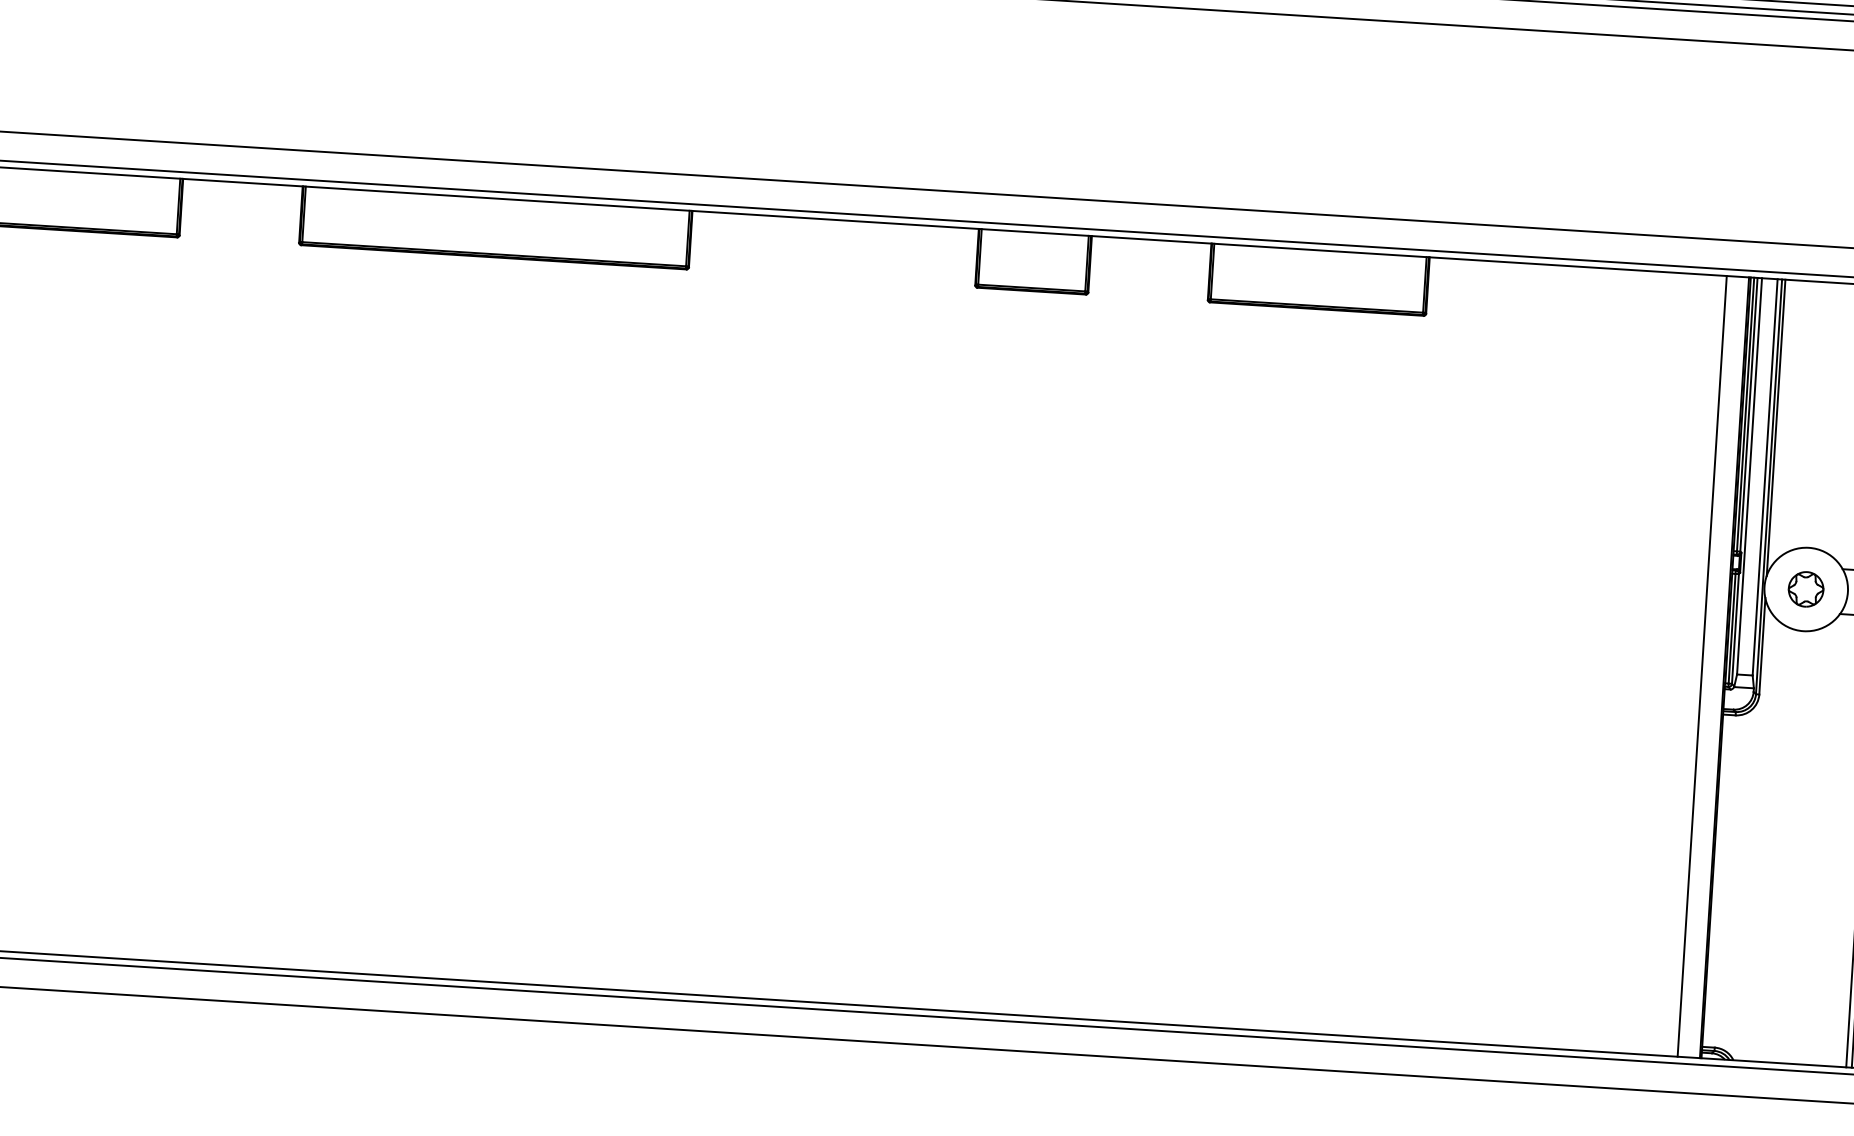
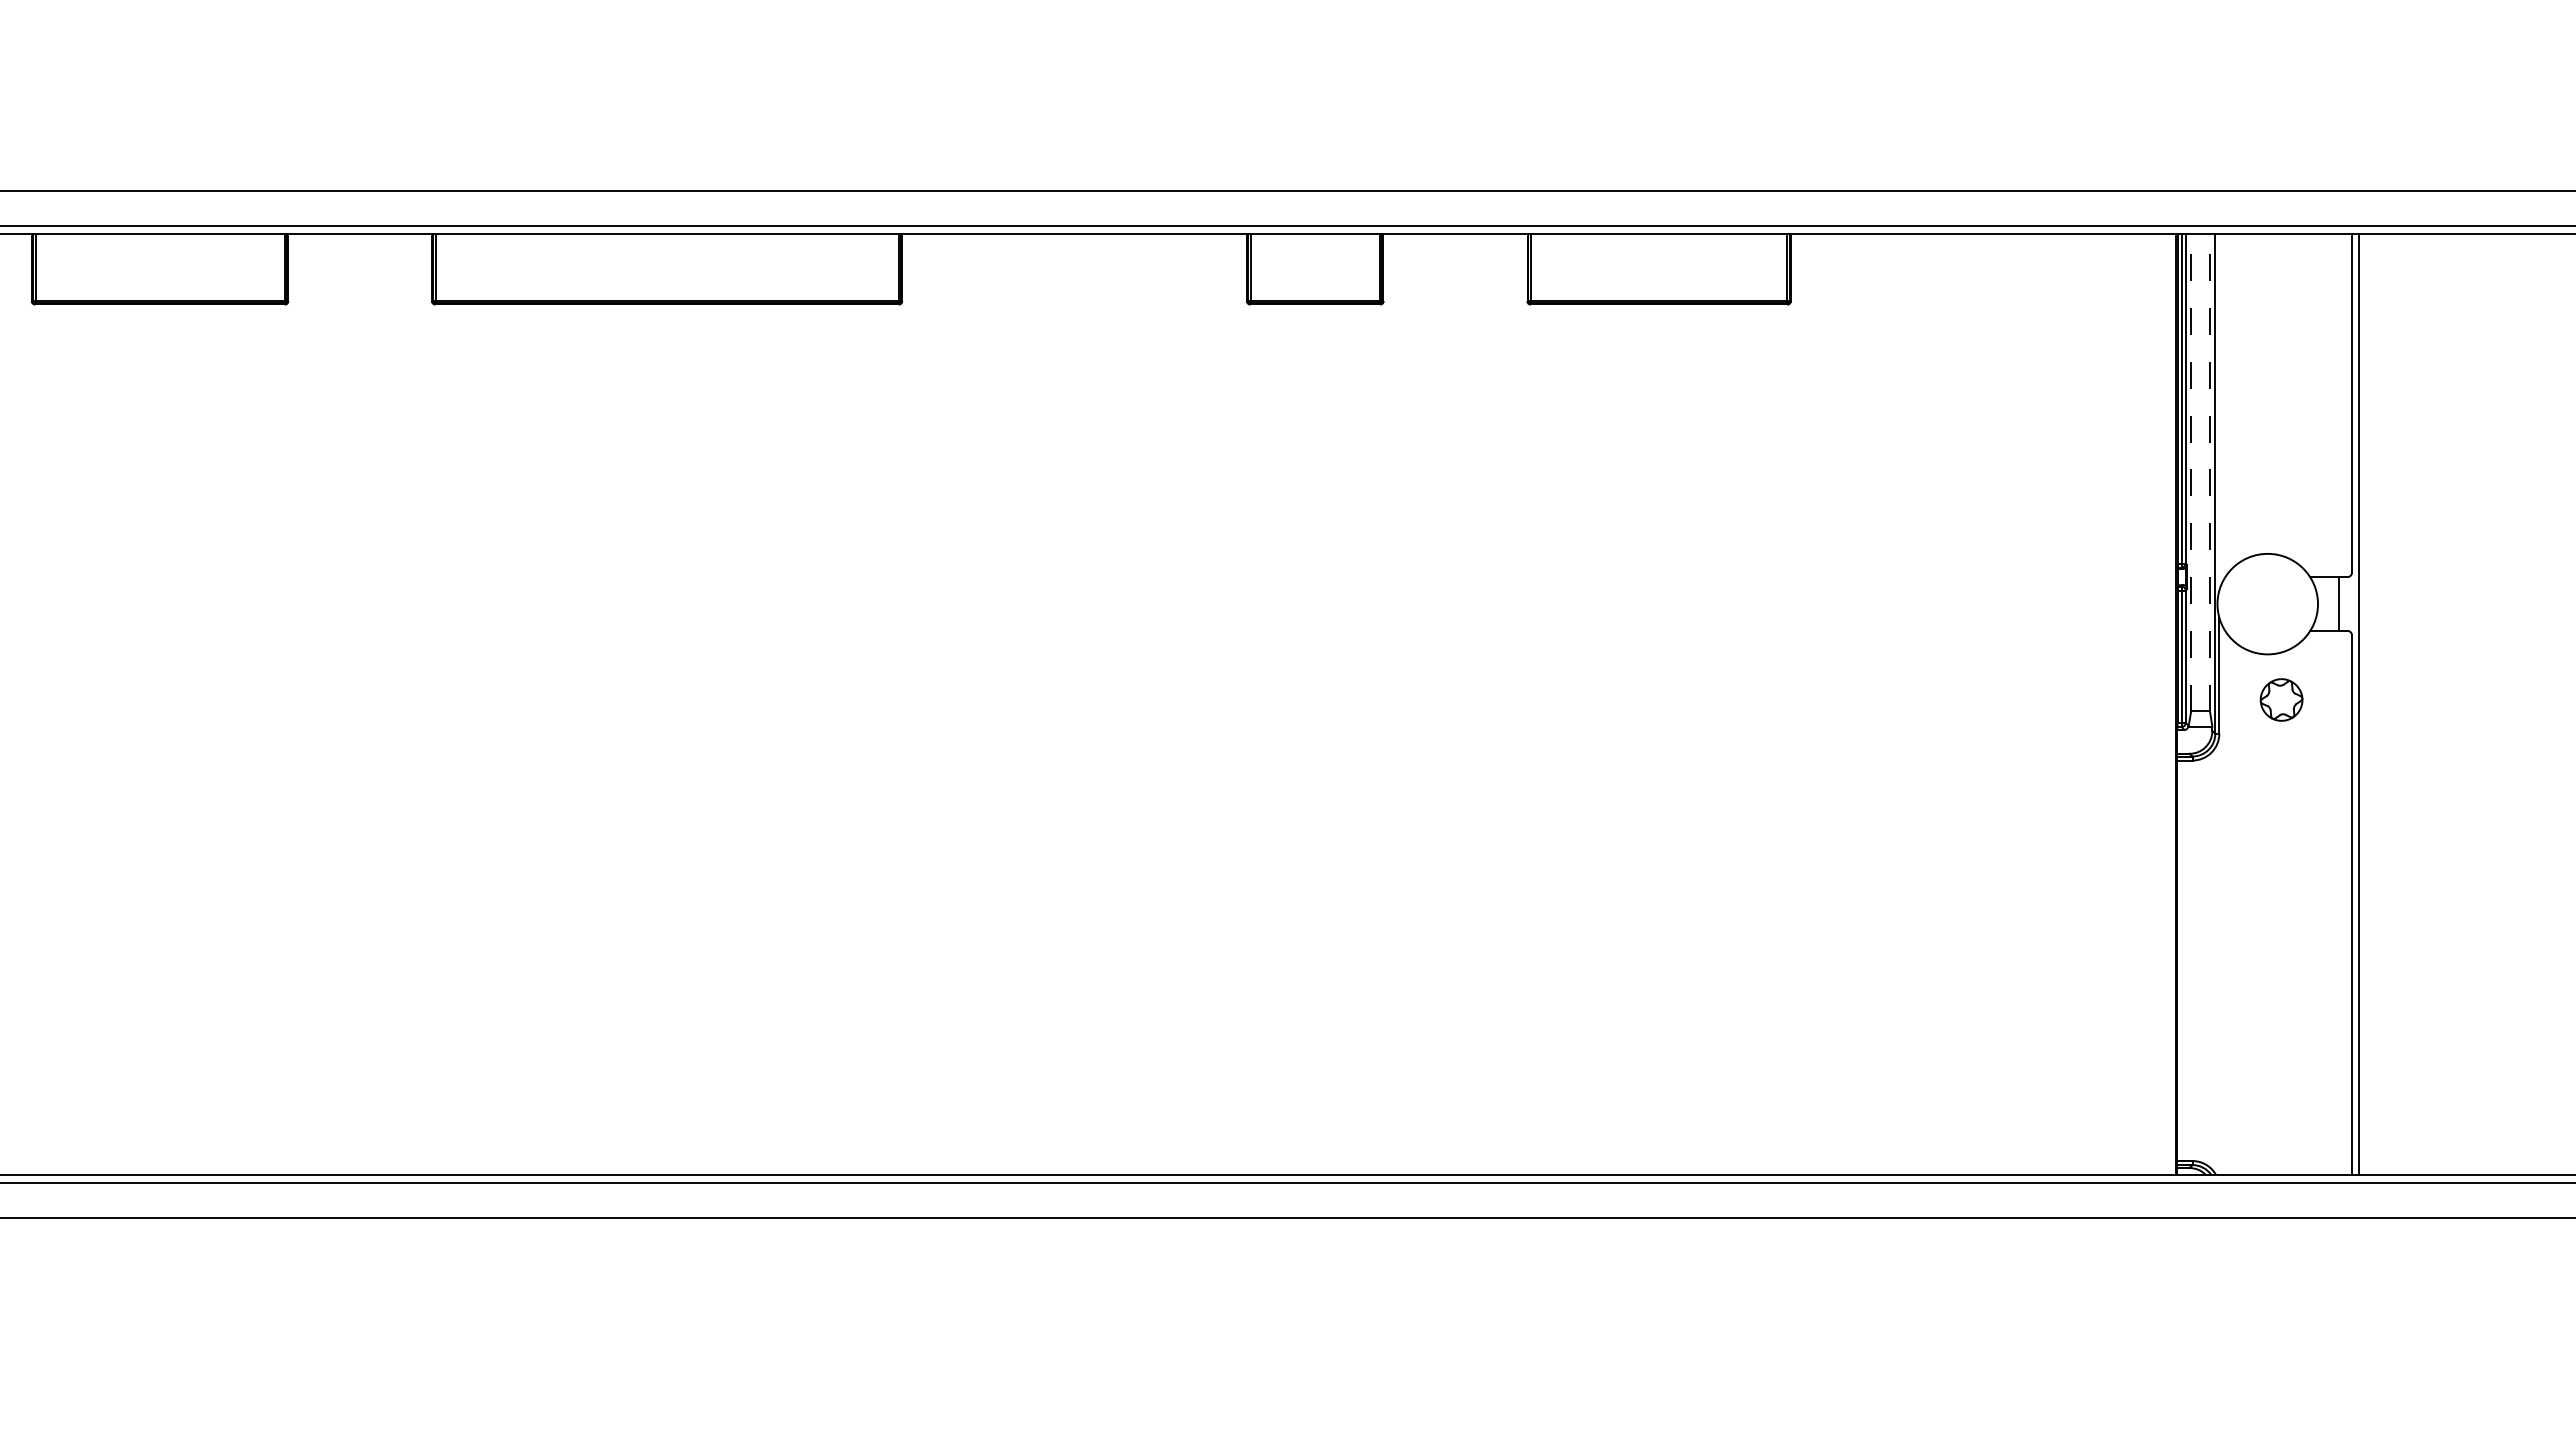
line: (1776, 427) -> (2219, 411), removed
line: (1749, 476) -> (2191, 472), solid -> dashed
line: (1764, 477) -> (2209, 472), solid -> dashed
part: (1806, 588) -> (2281, 699), moved
line: (1702, 665) -> (2148, 703), removed

